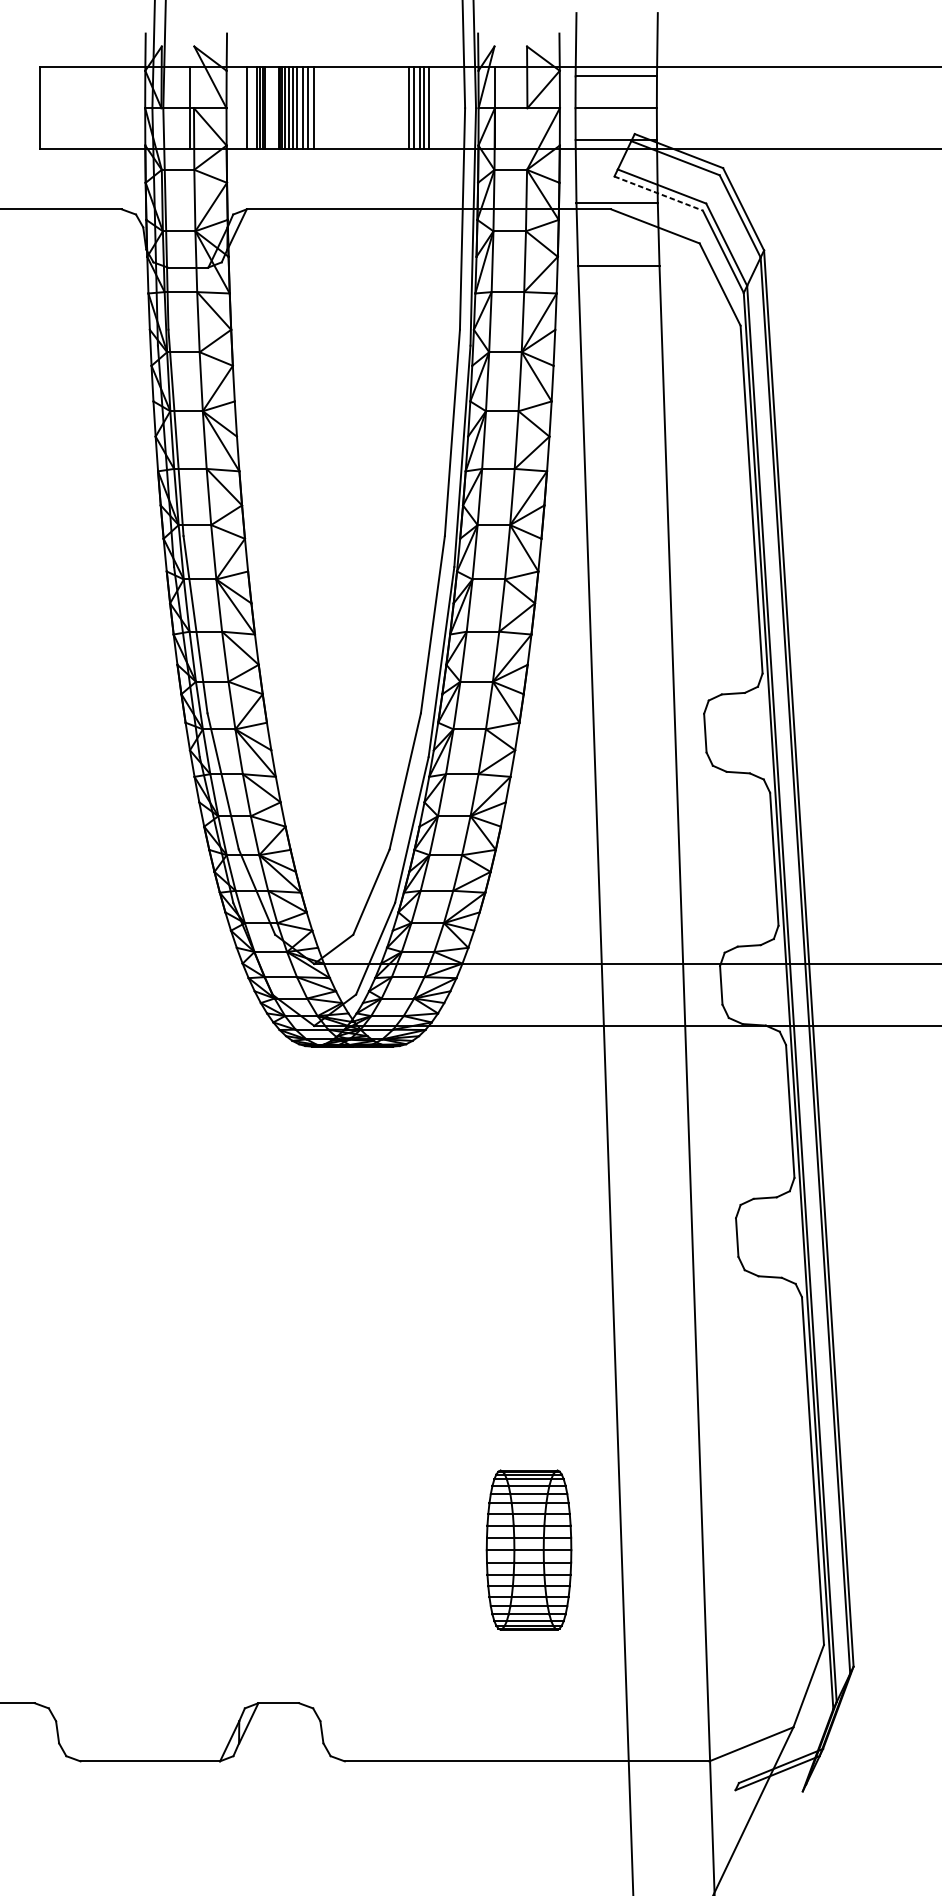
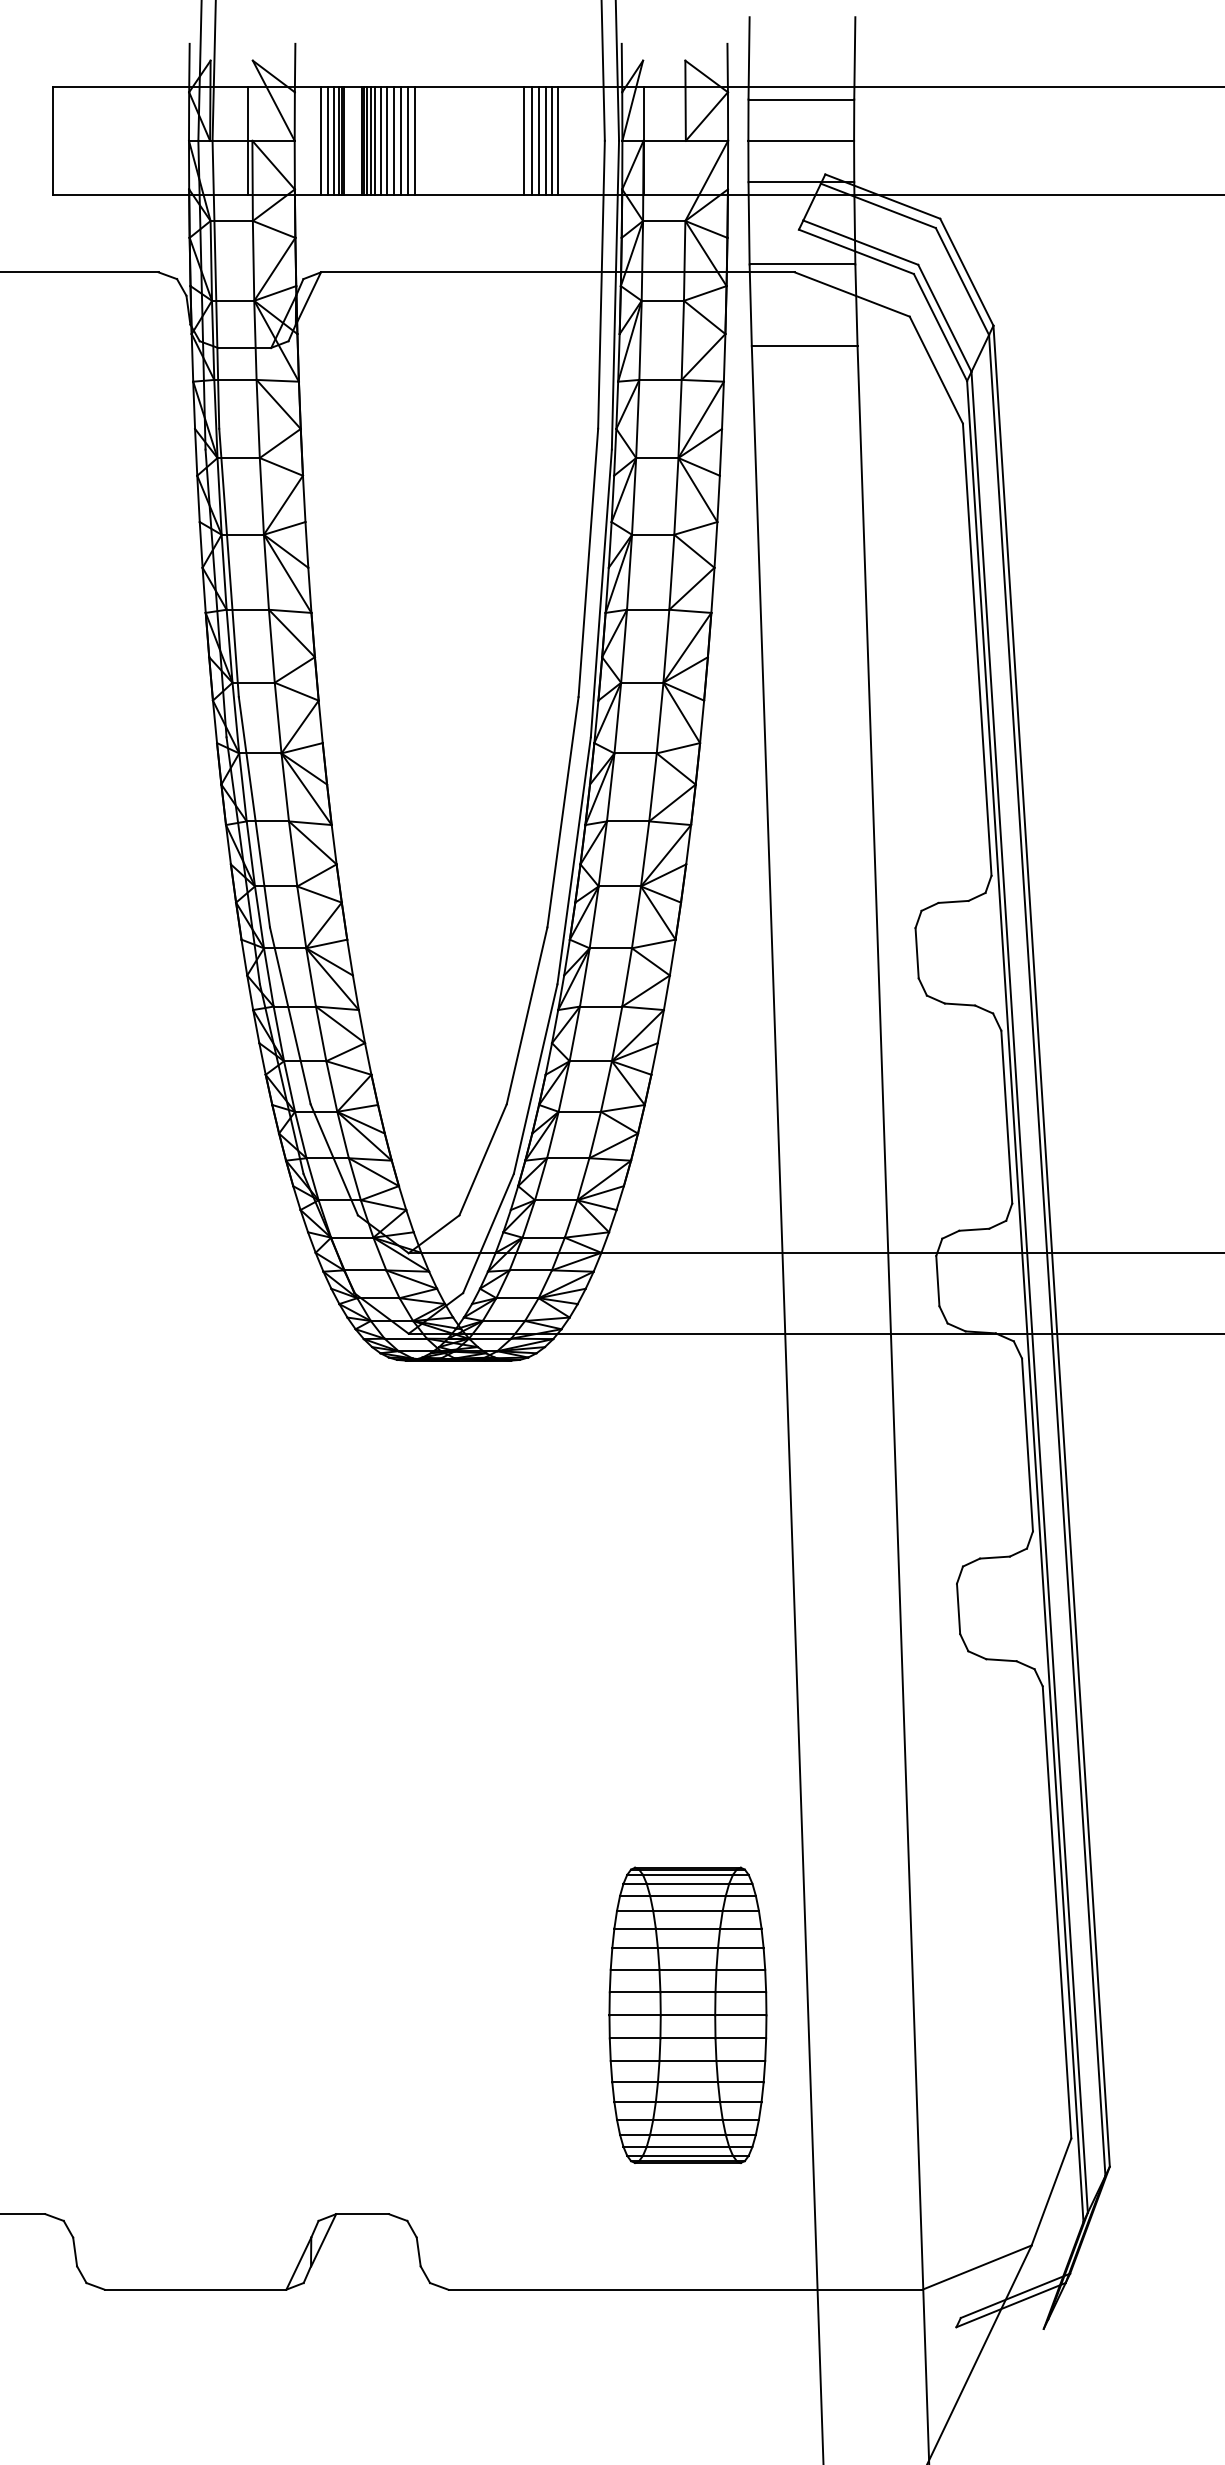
line: (251, 107) -> (327, 140), added
line: (319, 107) -> (415, 140), added
line: (403, 107) -> (524, 140), added
line: (658, 193) -> (856, 251), dashed -> solid
part: (528, 1549) -> (687, 2014), size x1.43

